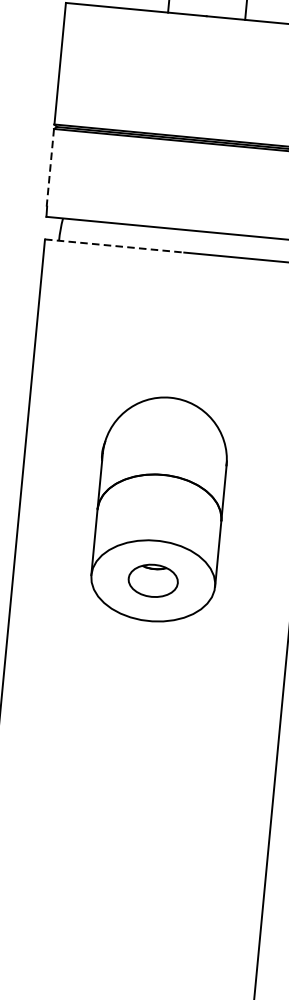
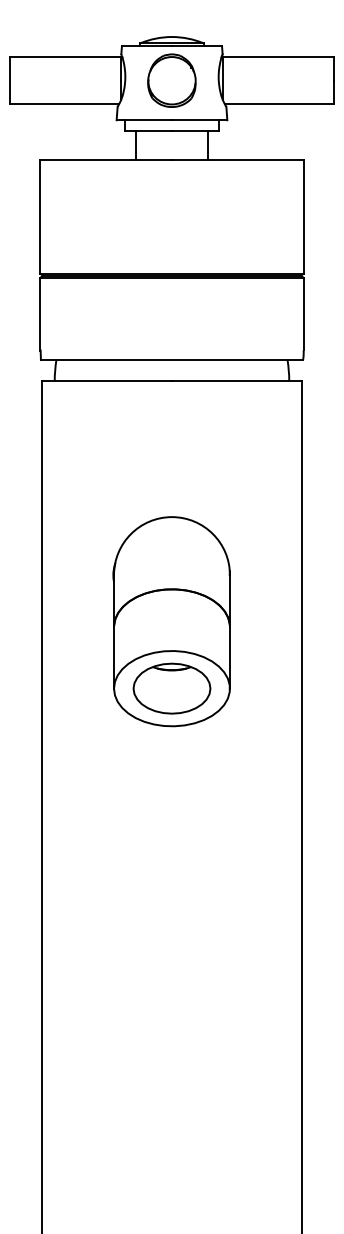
line: (50, 168) -> (40, 314), dashed -> solid
line: (115, 246) -> (107, 381), dashed -> solid
part: (152, 580) -> (171, 688), size x1.67

